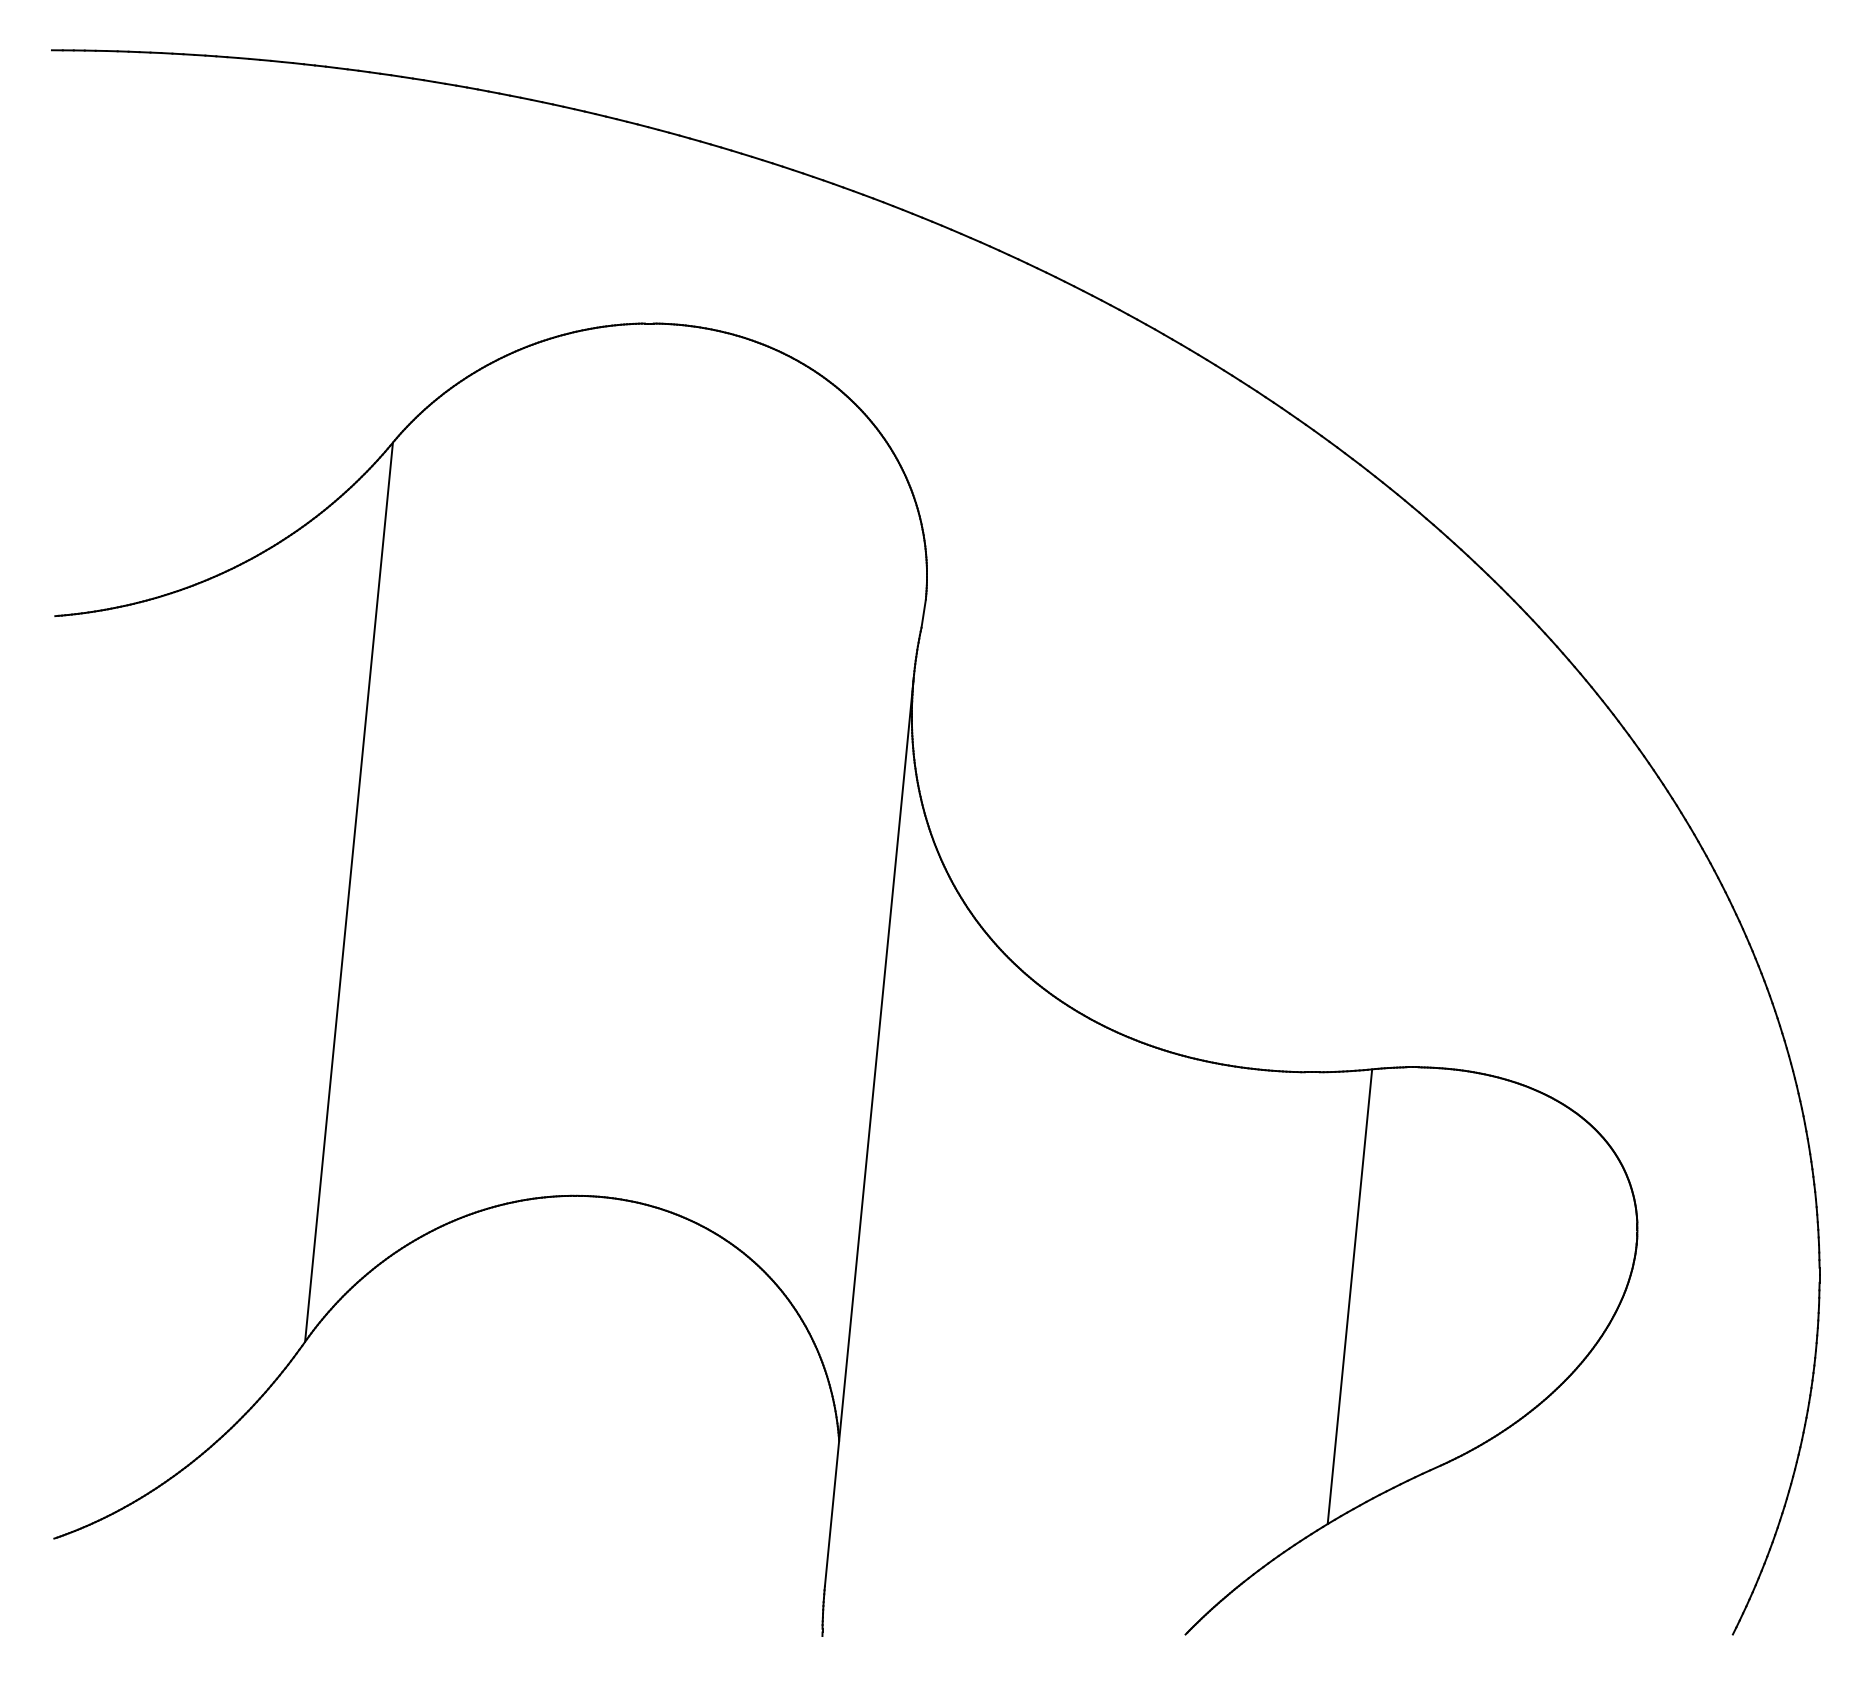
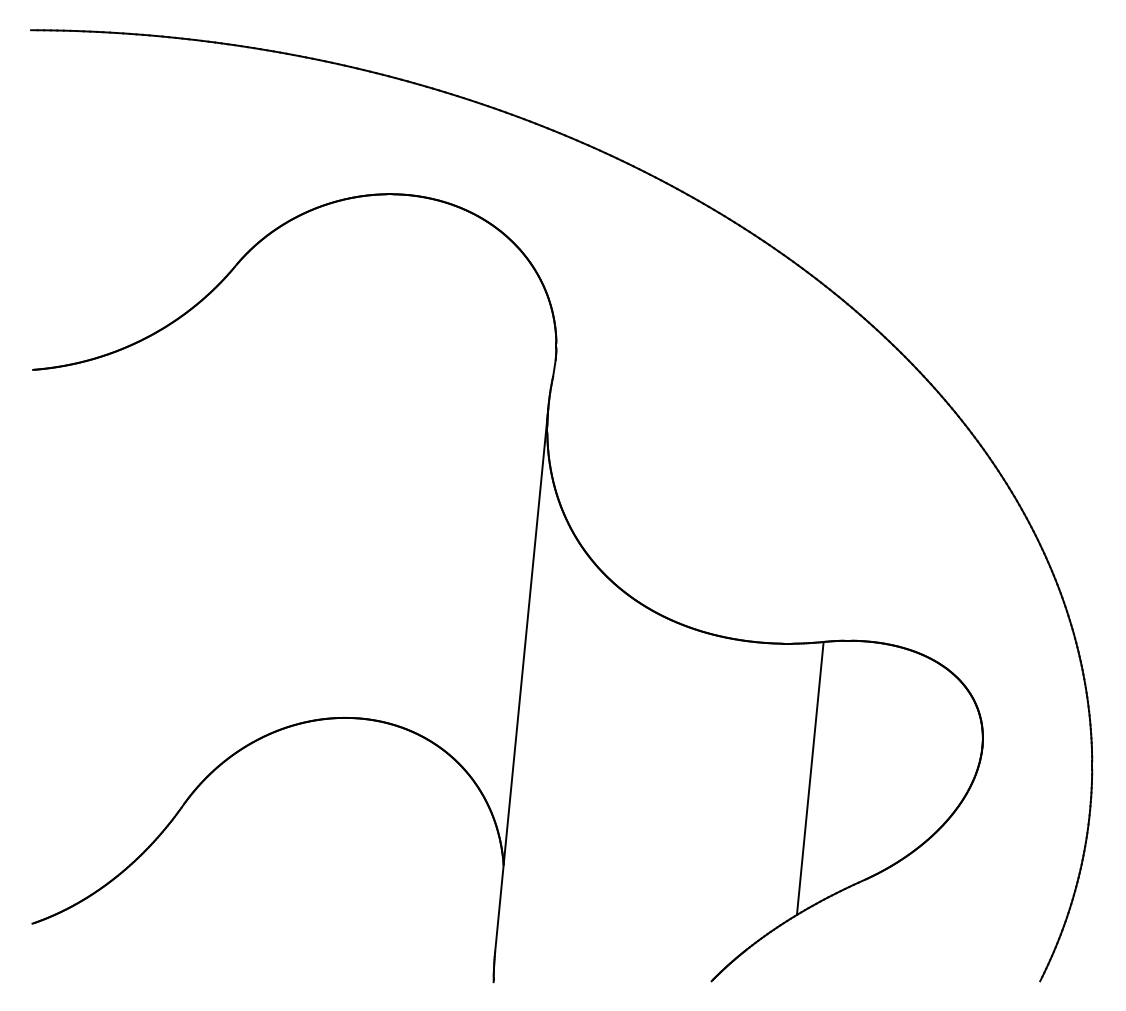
line: (349, 891) -> (209, 535), removed

